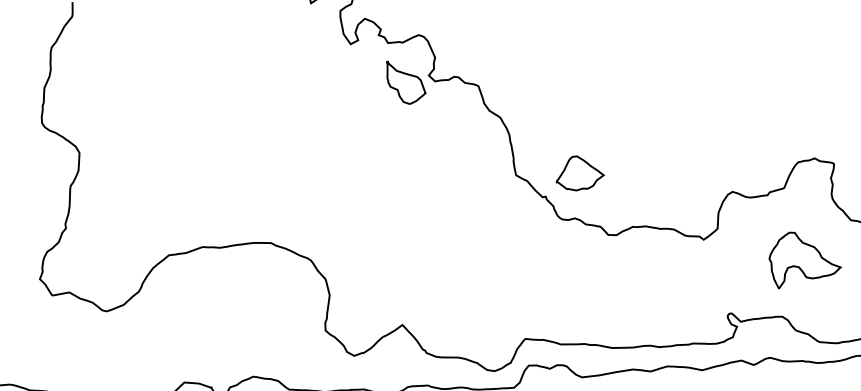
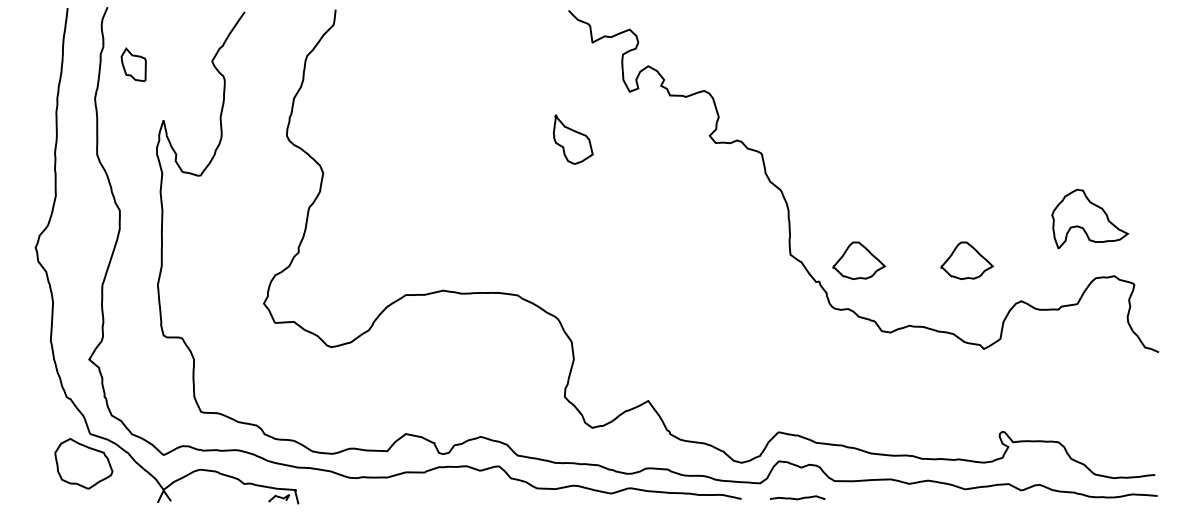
part: (405, 81) -> (572, 139), moved
part: (678, 160) -> (967, 260), added
part: (804, 257) -> (1090, 218), moved

